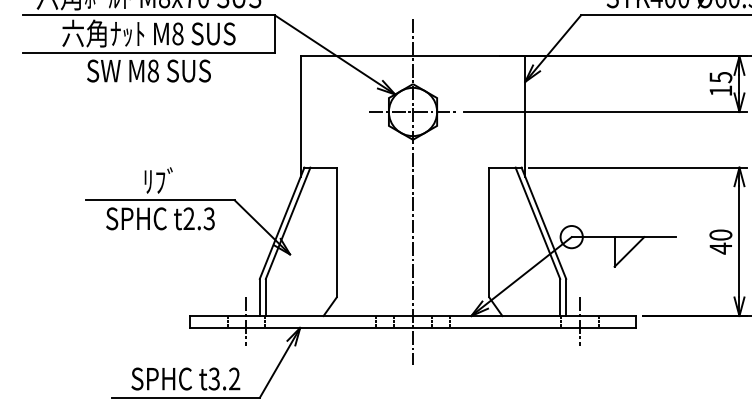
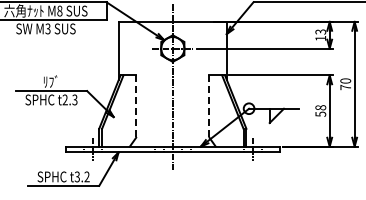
text: (152, 70) -> (47, 28), M8 -> M3
text: (720, 76) -> (320, 31), 15 -> 13
line: (337, 234) -> (136, 107), solid -> dashed
line: (489, 234) -> (209, 107), solid -> dashed
text: (720, 242) -> (320, 111), 40 -> 58

